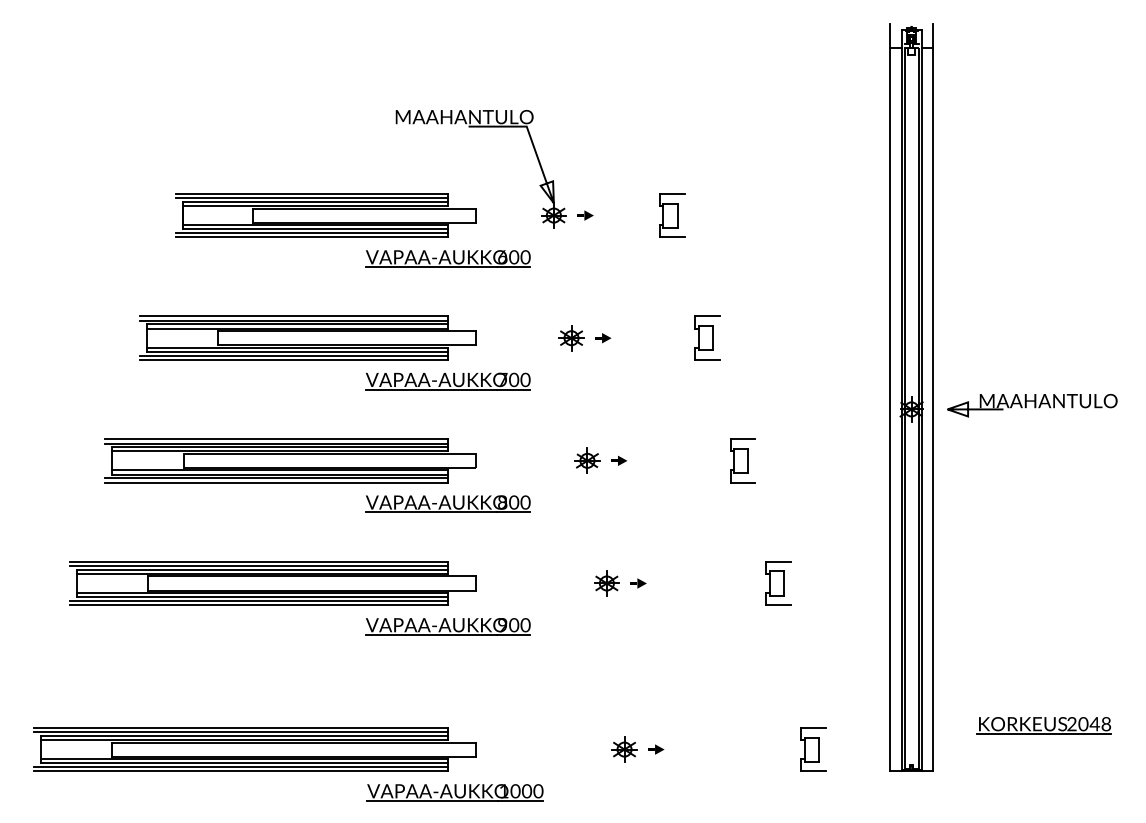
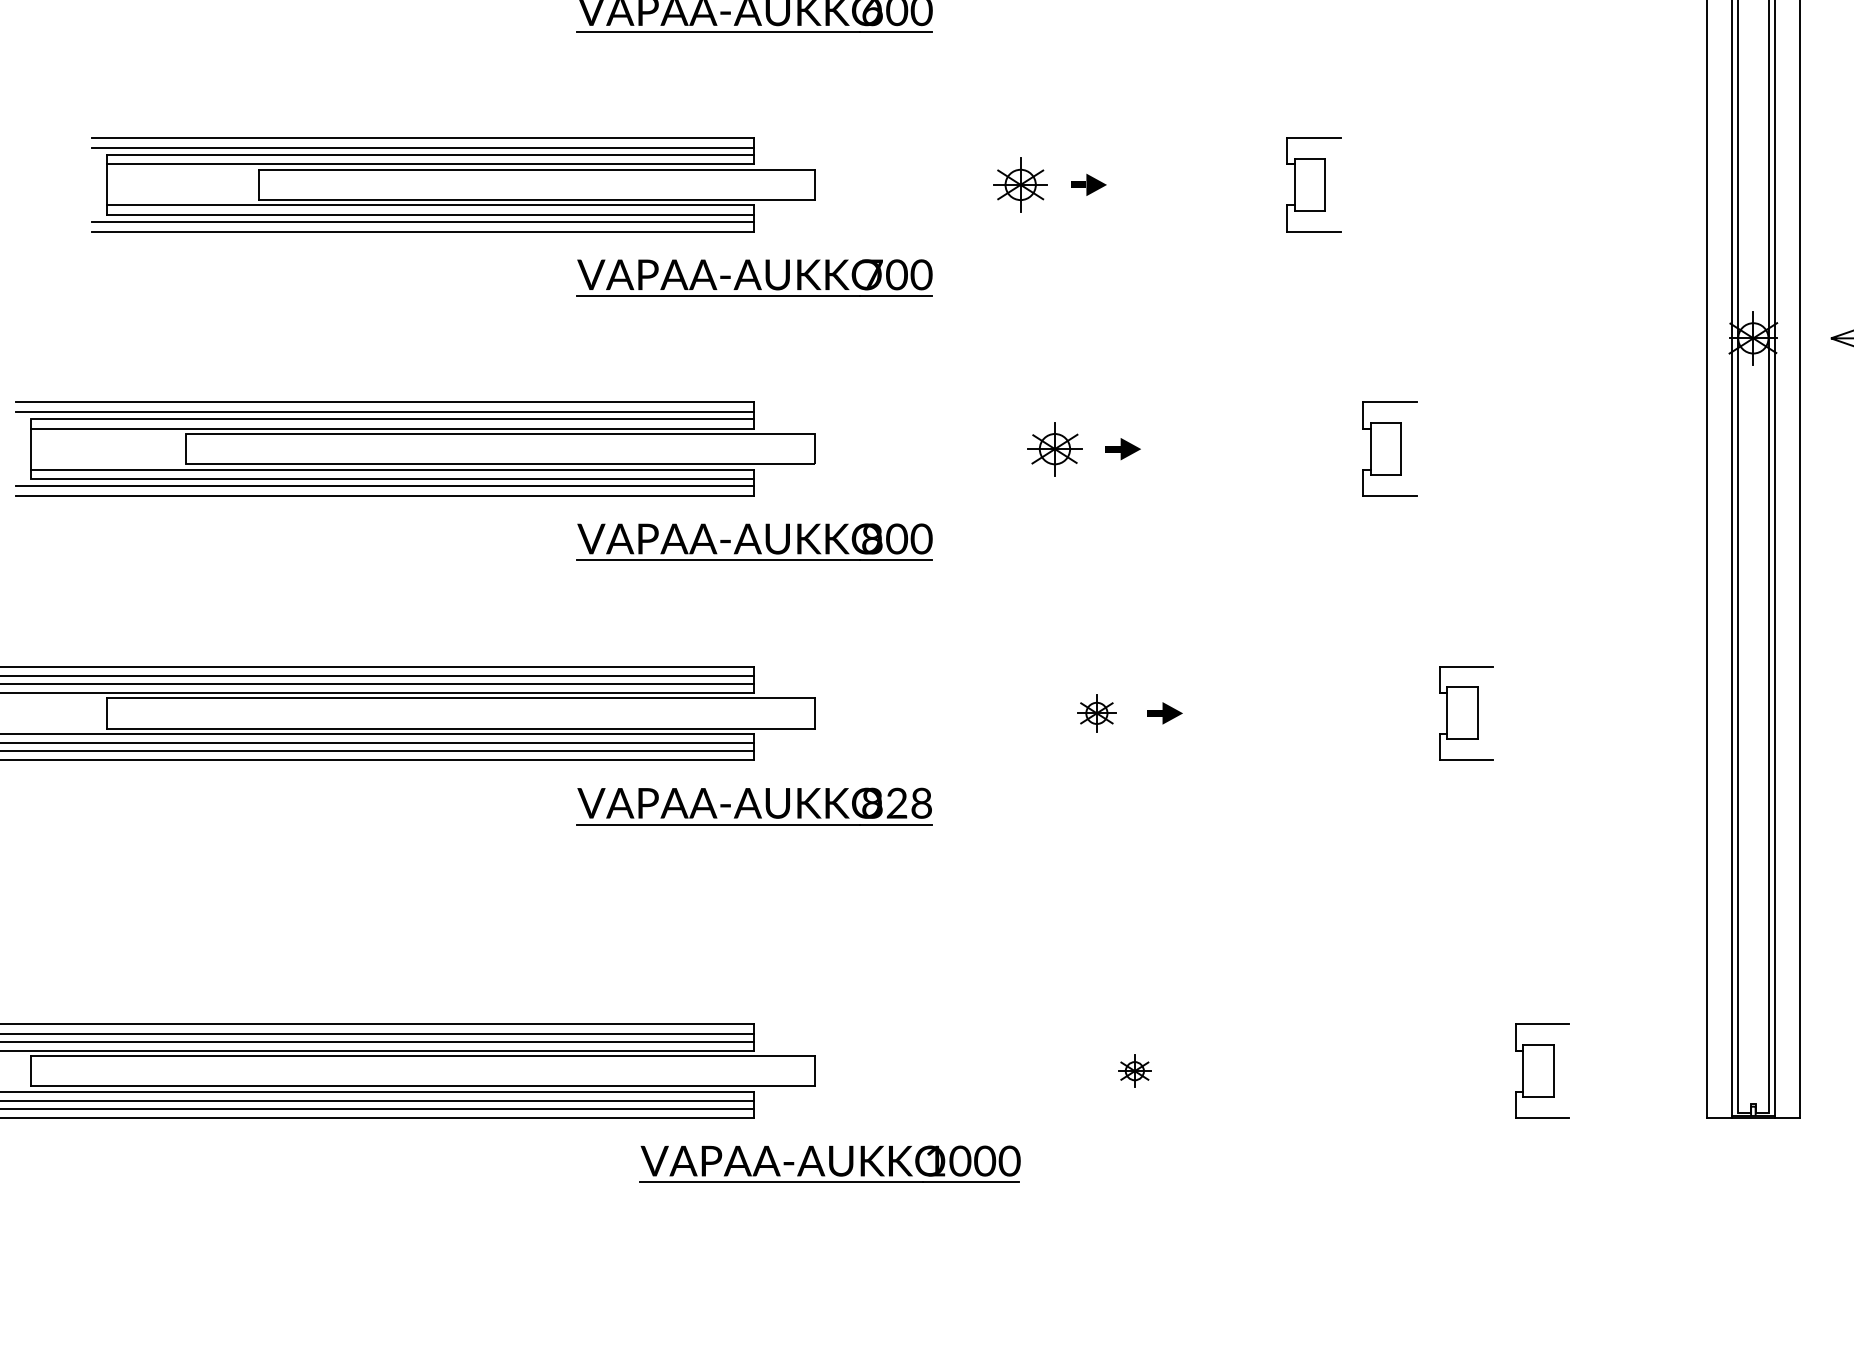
part: (606, 583) -> (1096, 713), size x0.7
text: (514, 625) -> (897, 803), 900 -> 828
part: (624, 749) -> (1134, 1071), size x0.6
part: (656, 749) -> (1203, 1071), removed
part: (454, 792) -> (828, 1163), moved

